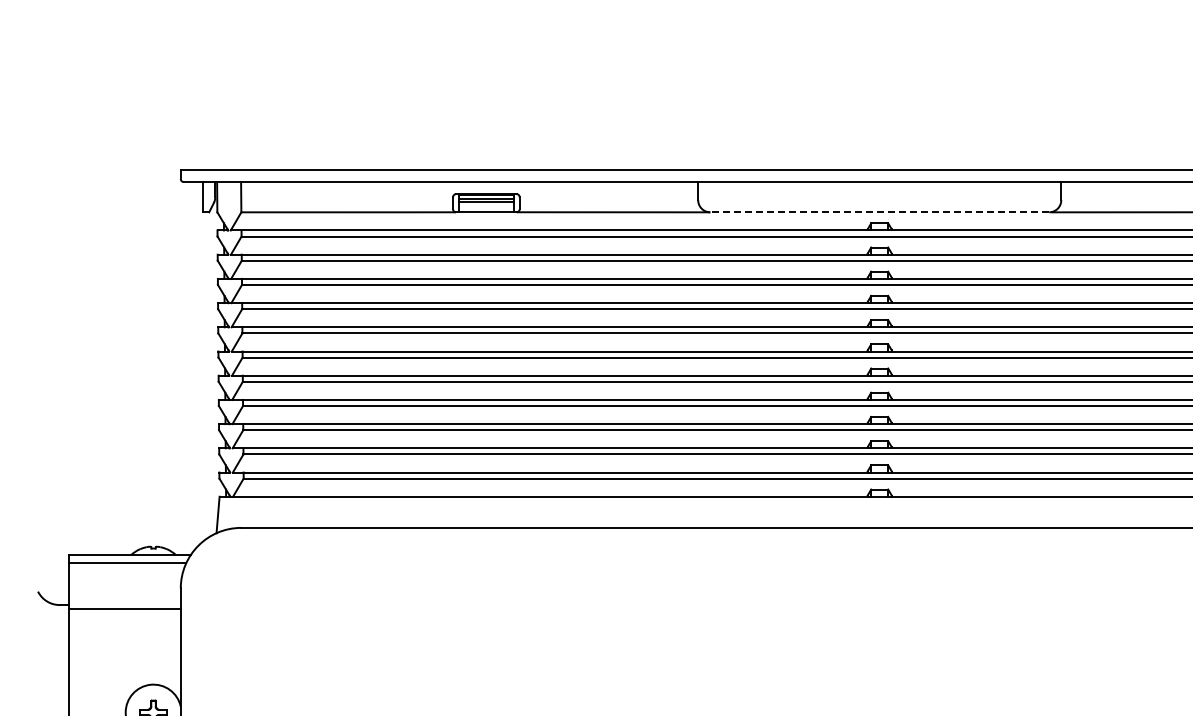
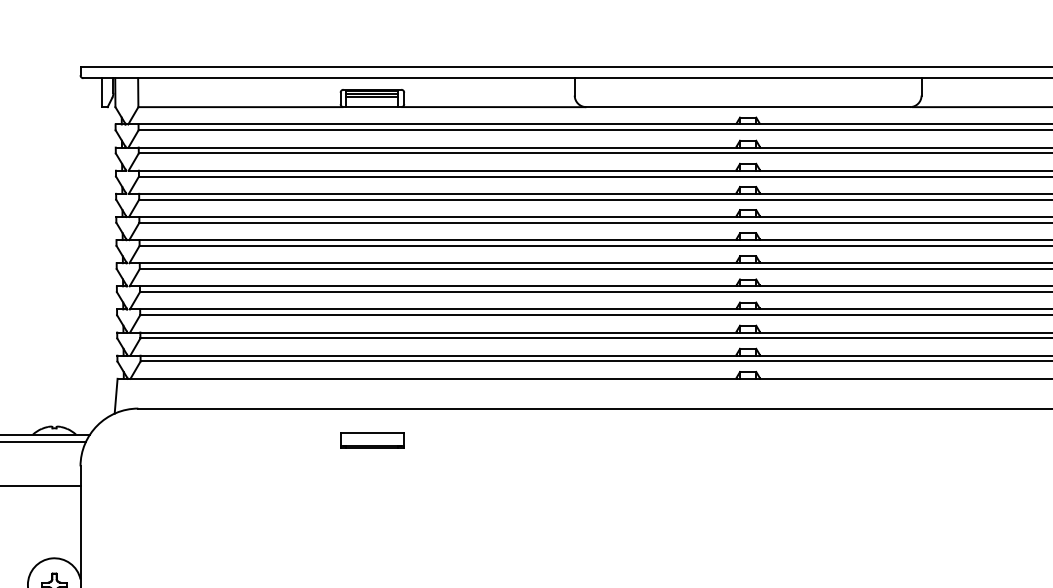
line: (879, 212) -> (747, 107), dashed -> solid
part: (486, 561) -> (372, 440), added

